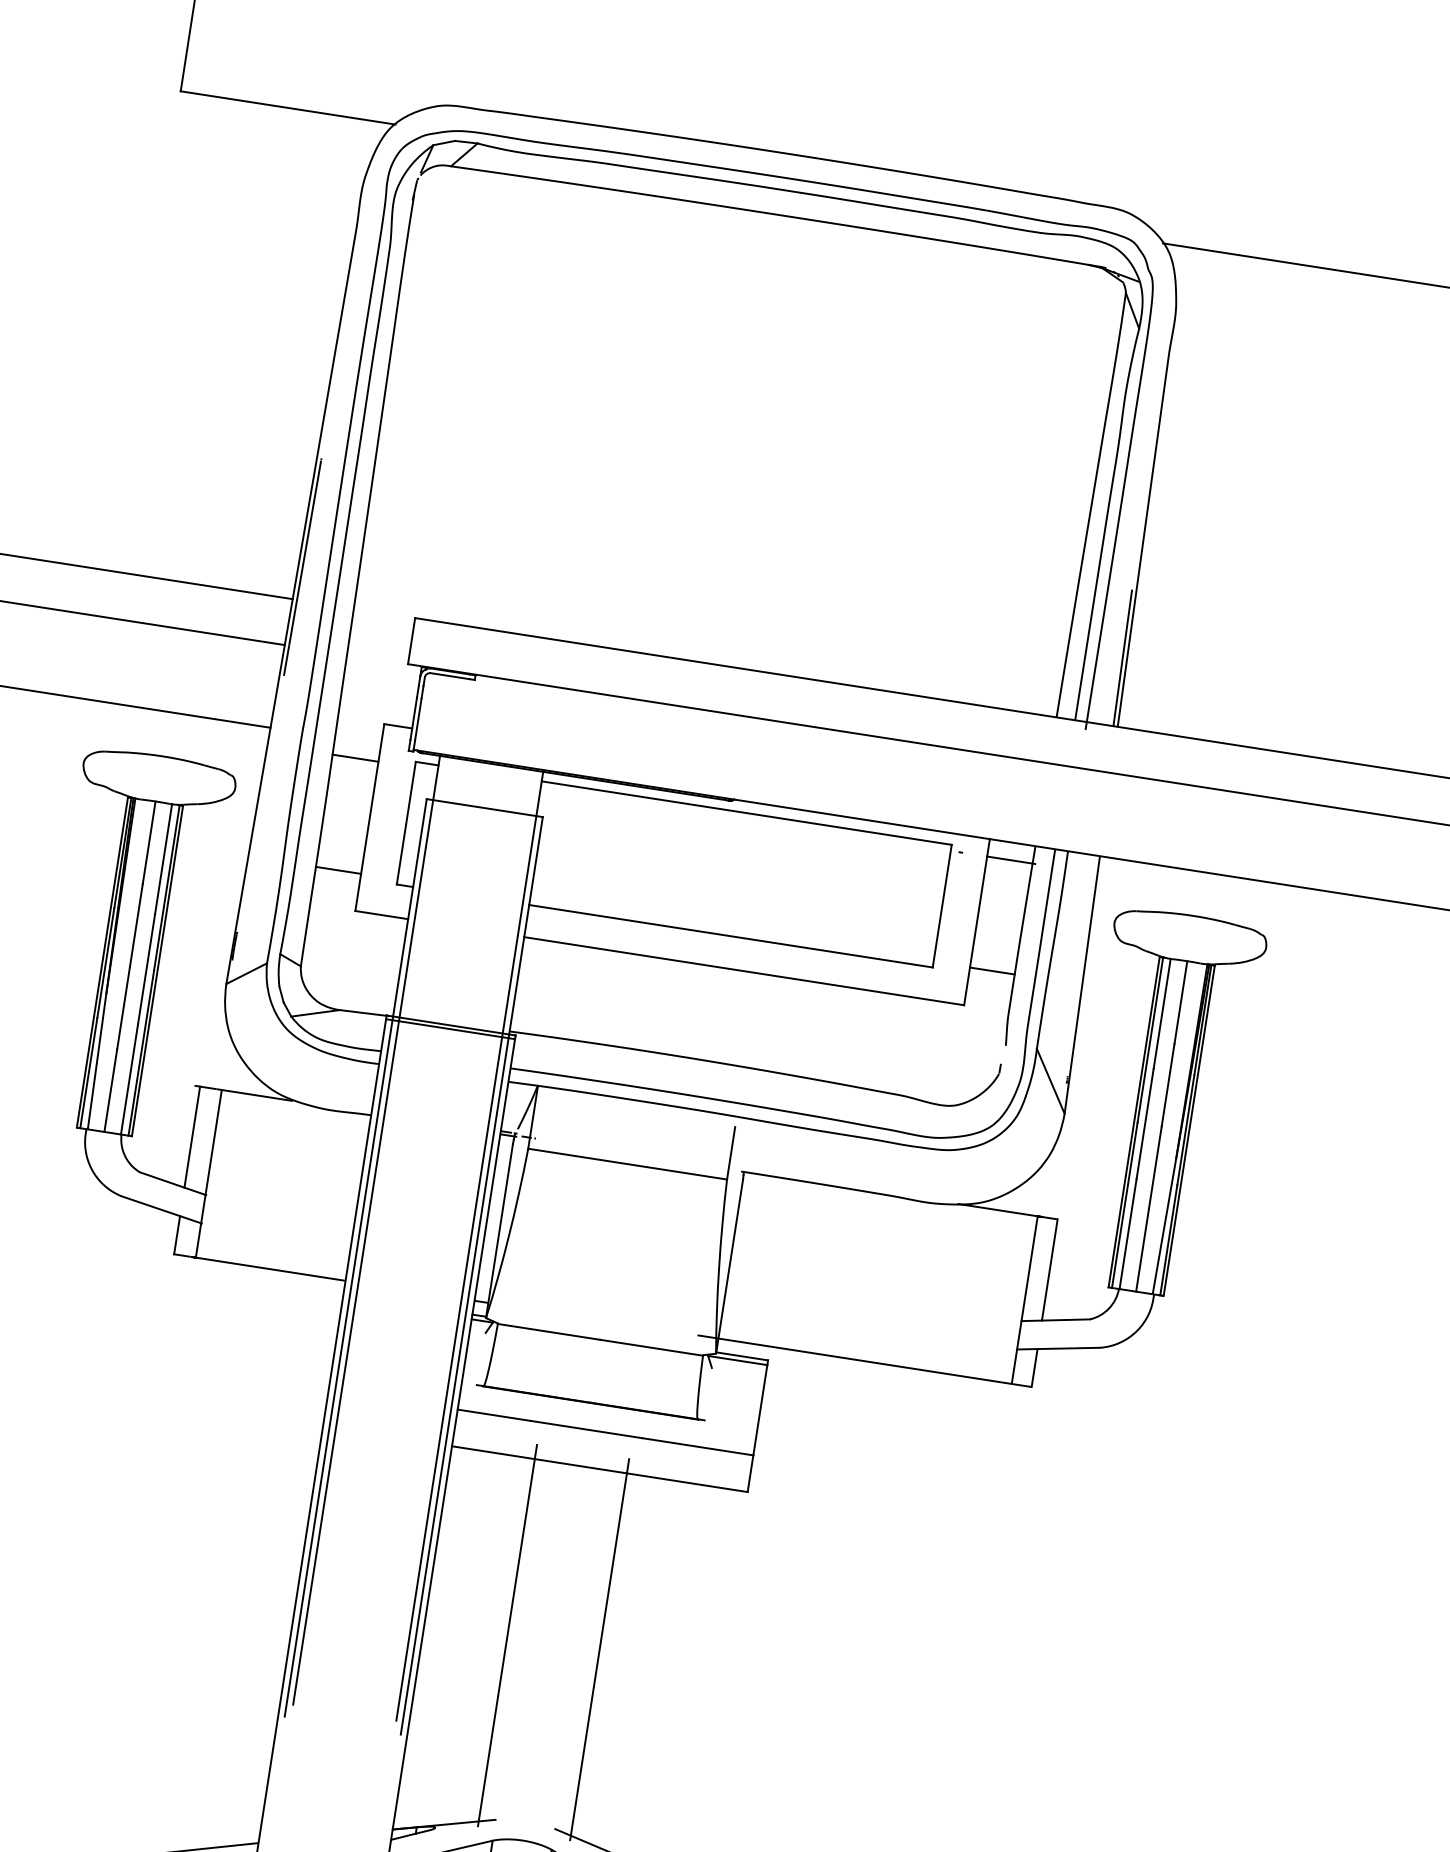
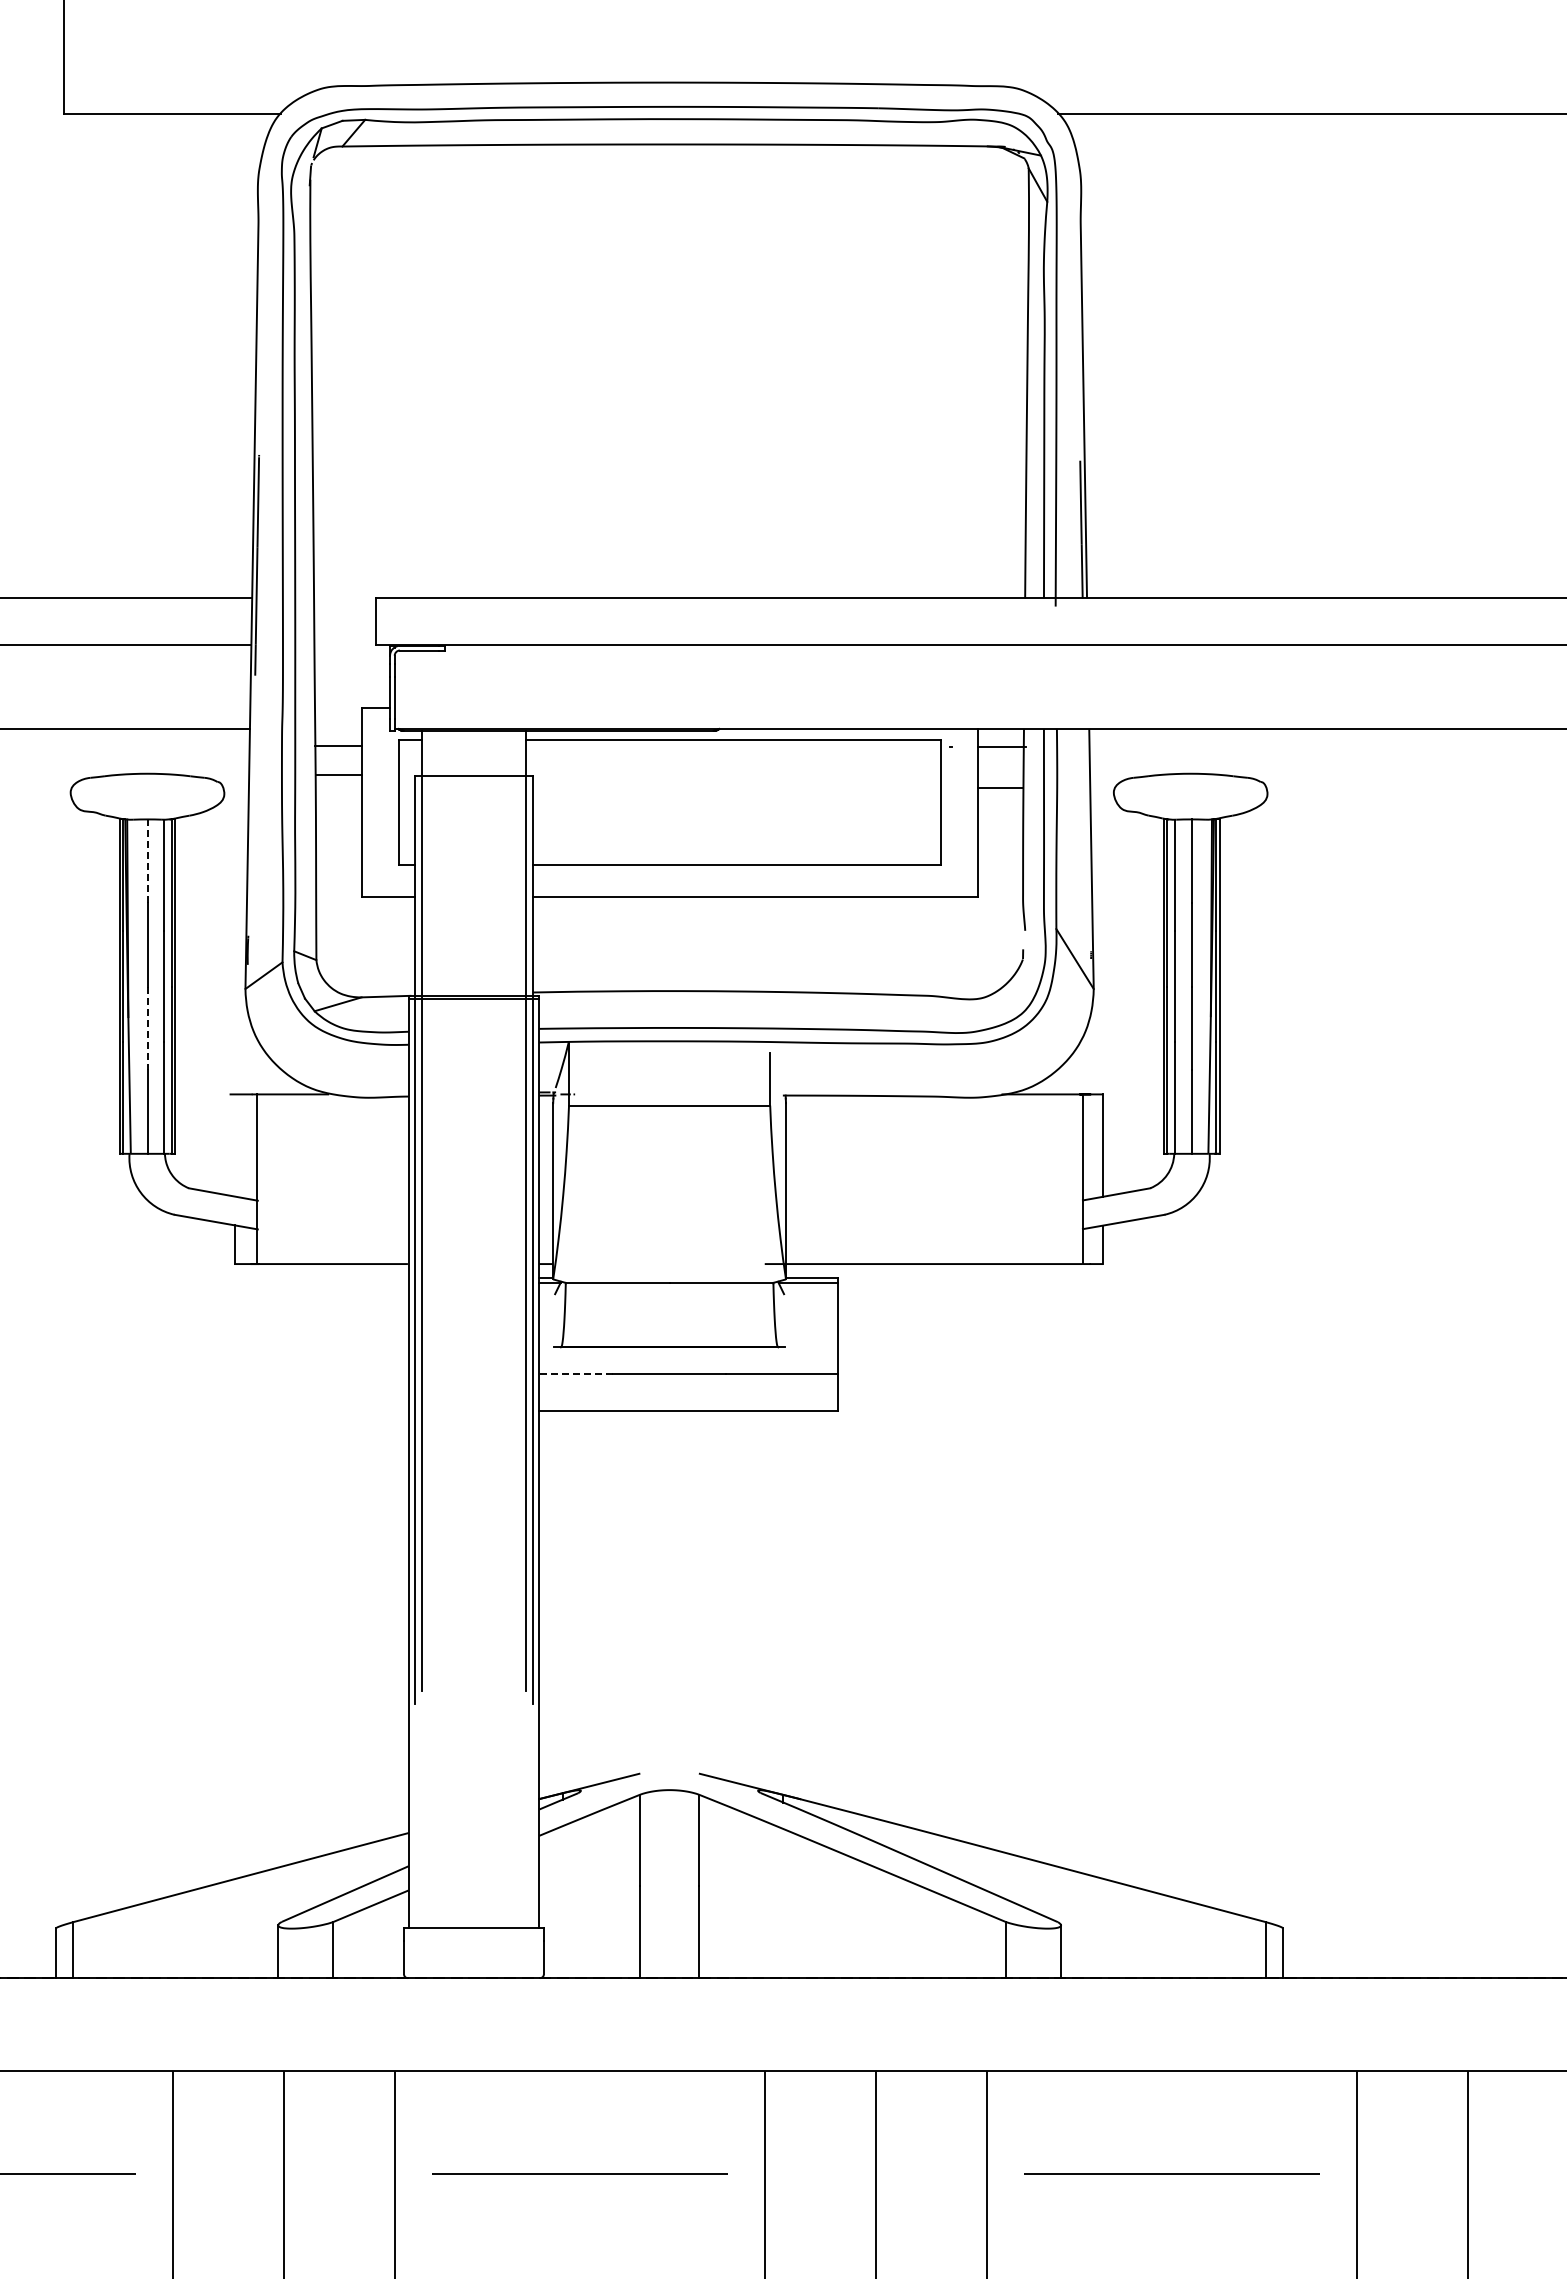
line: (149, 843) -> (147, 861), solid -> dashed
line: (338, 870) -> (338, 774), moved
line: (992, 970) -> (1000, 787), moved
line: (123, 1008) -> (147, 1028), solid -> dashed
line: (192, 1137) -> (235, 1145), removed
line: (493, 1415) -> (575, 1374), solid -> dashed
line: (508, 1635) -> (623, 1589), removed
line: (599, 1649) -> (716, 1589), removed

